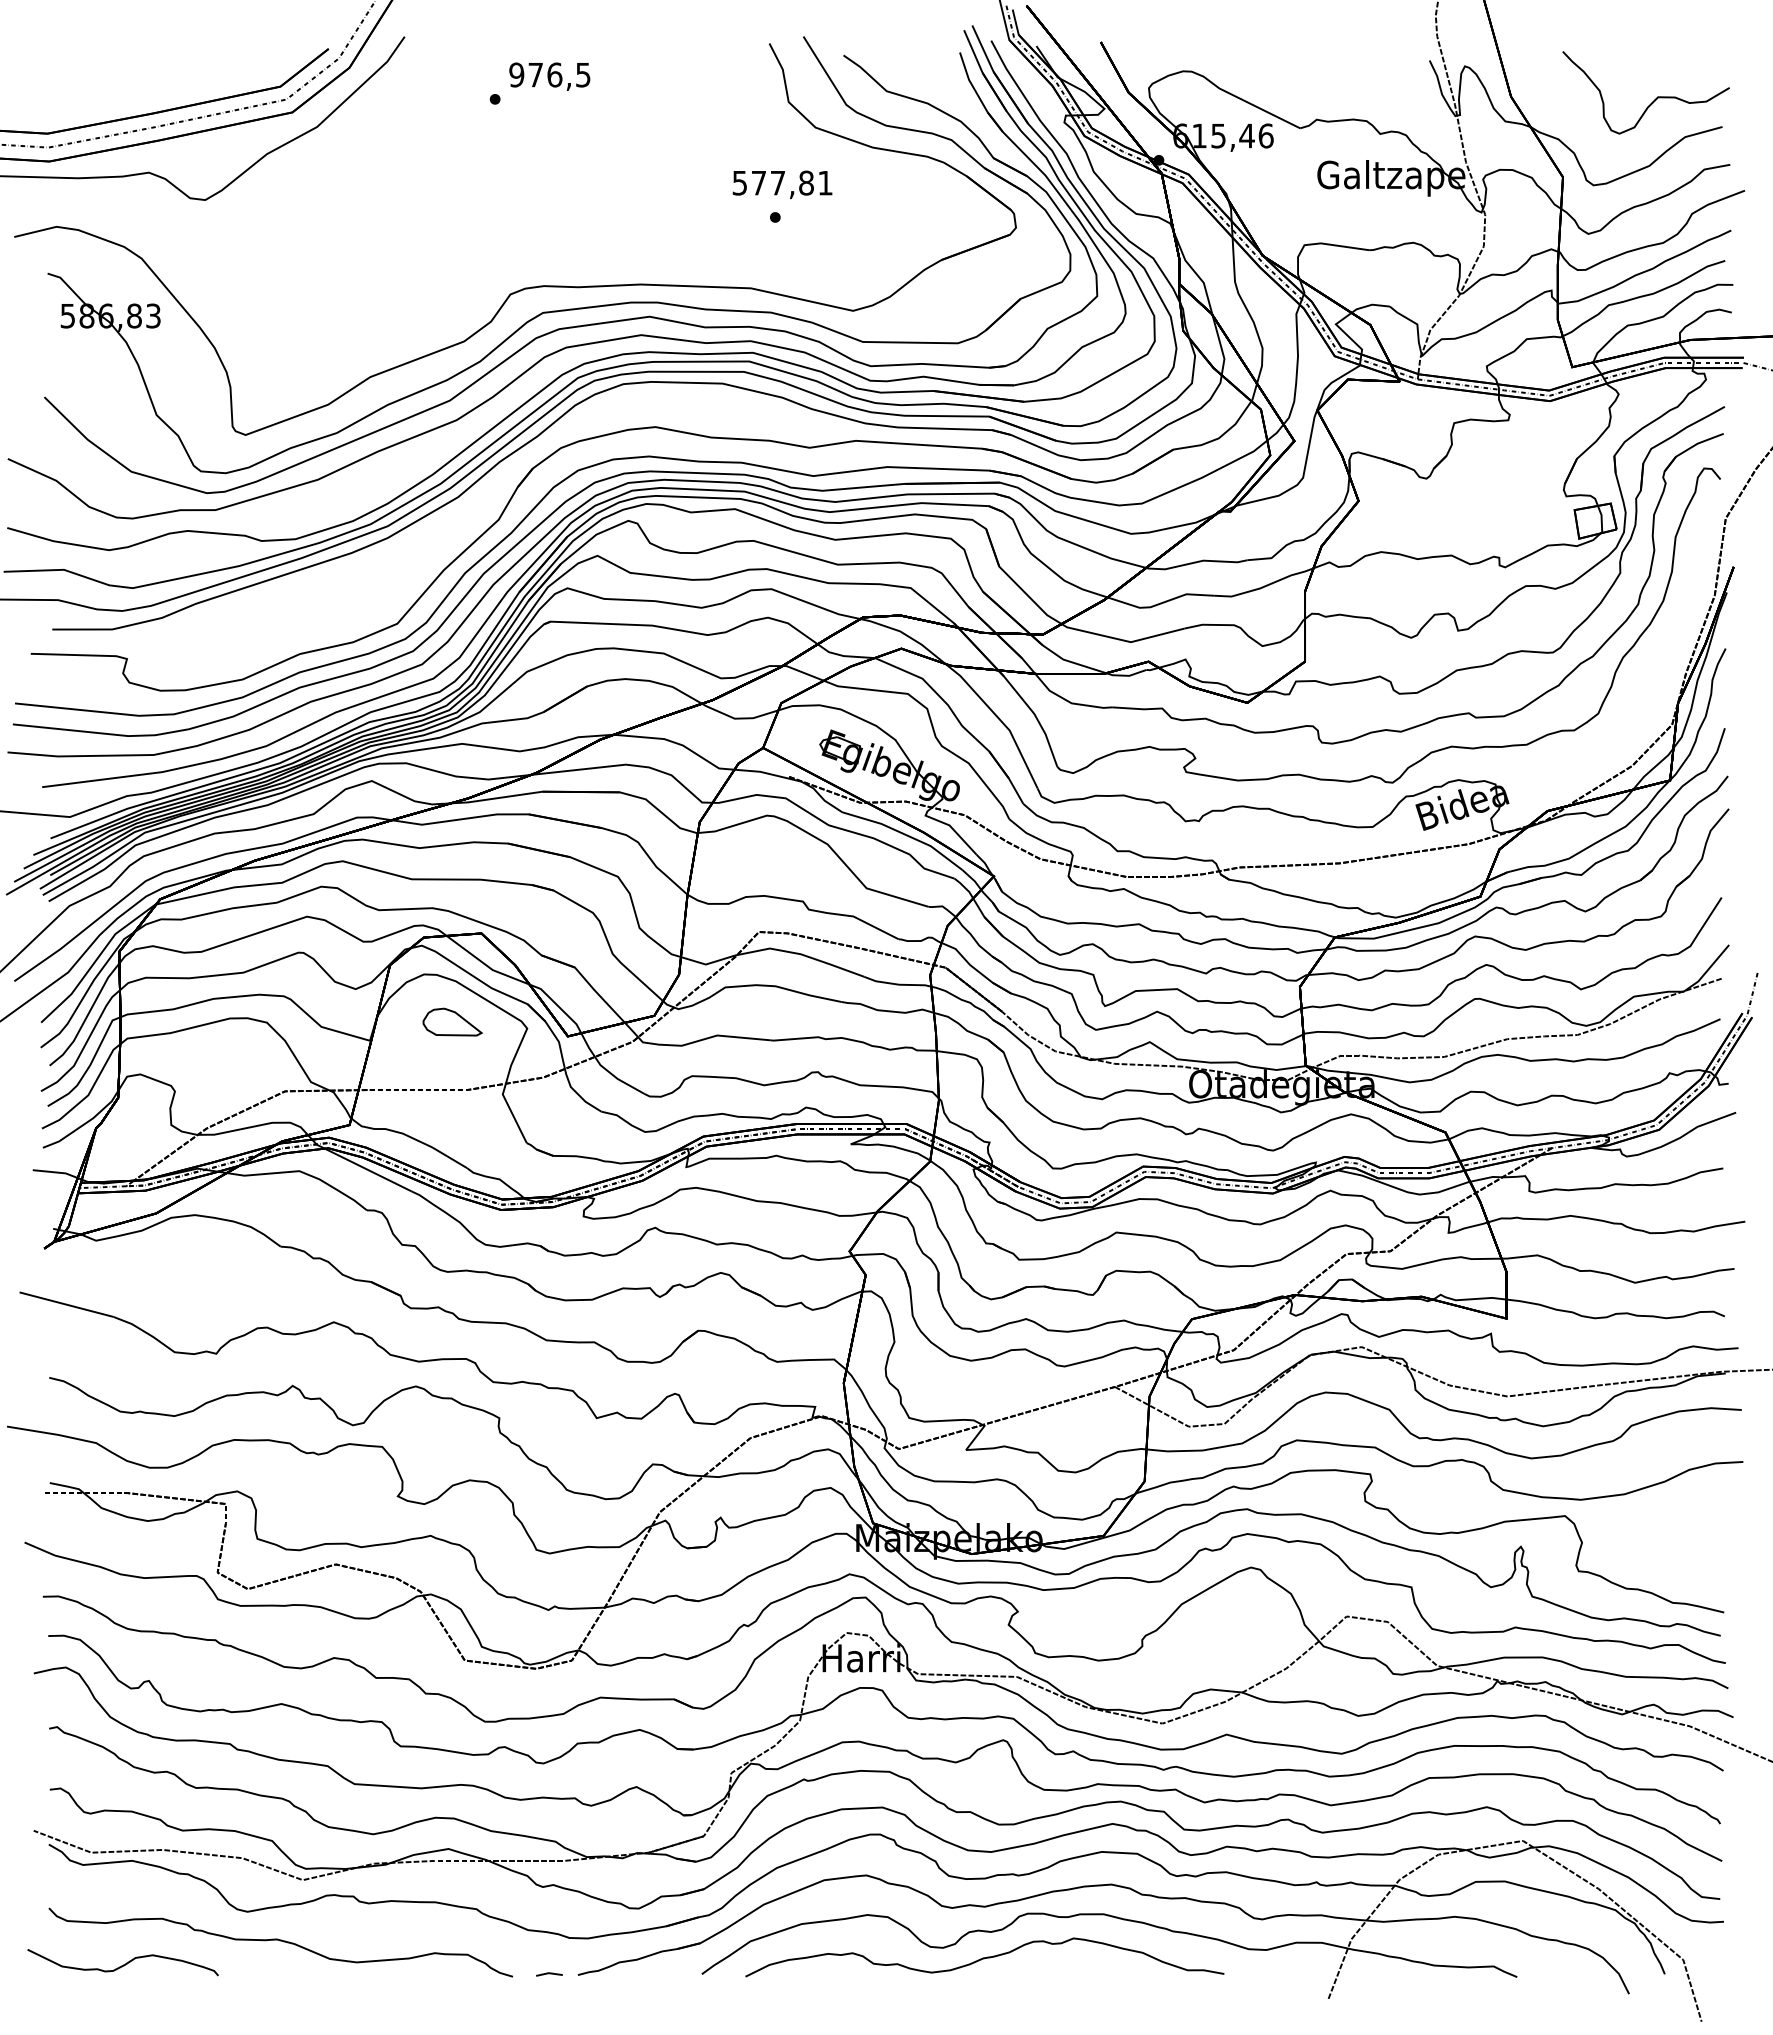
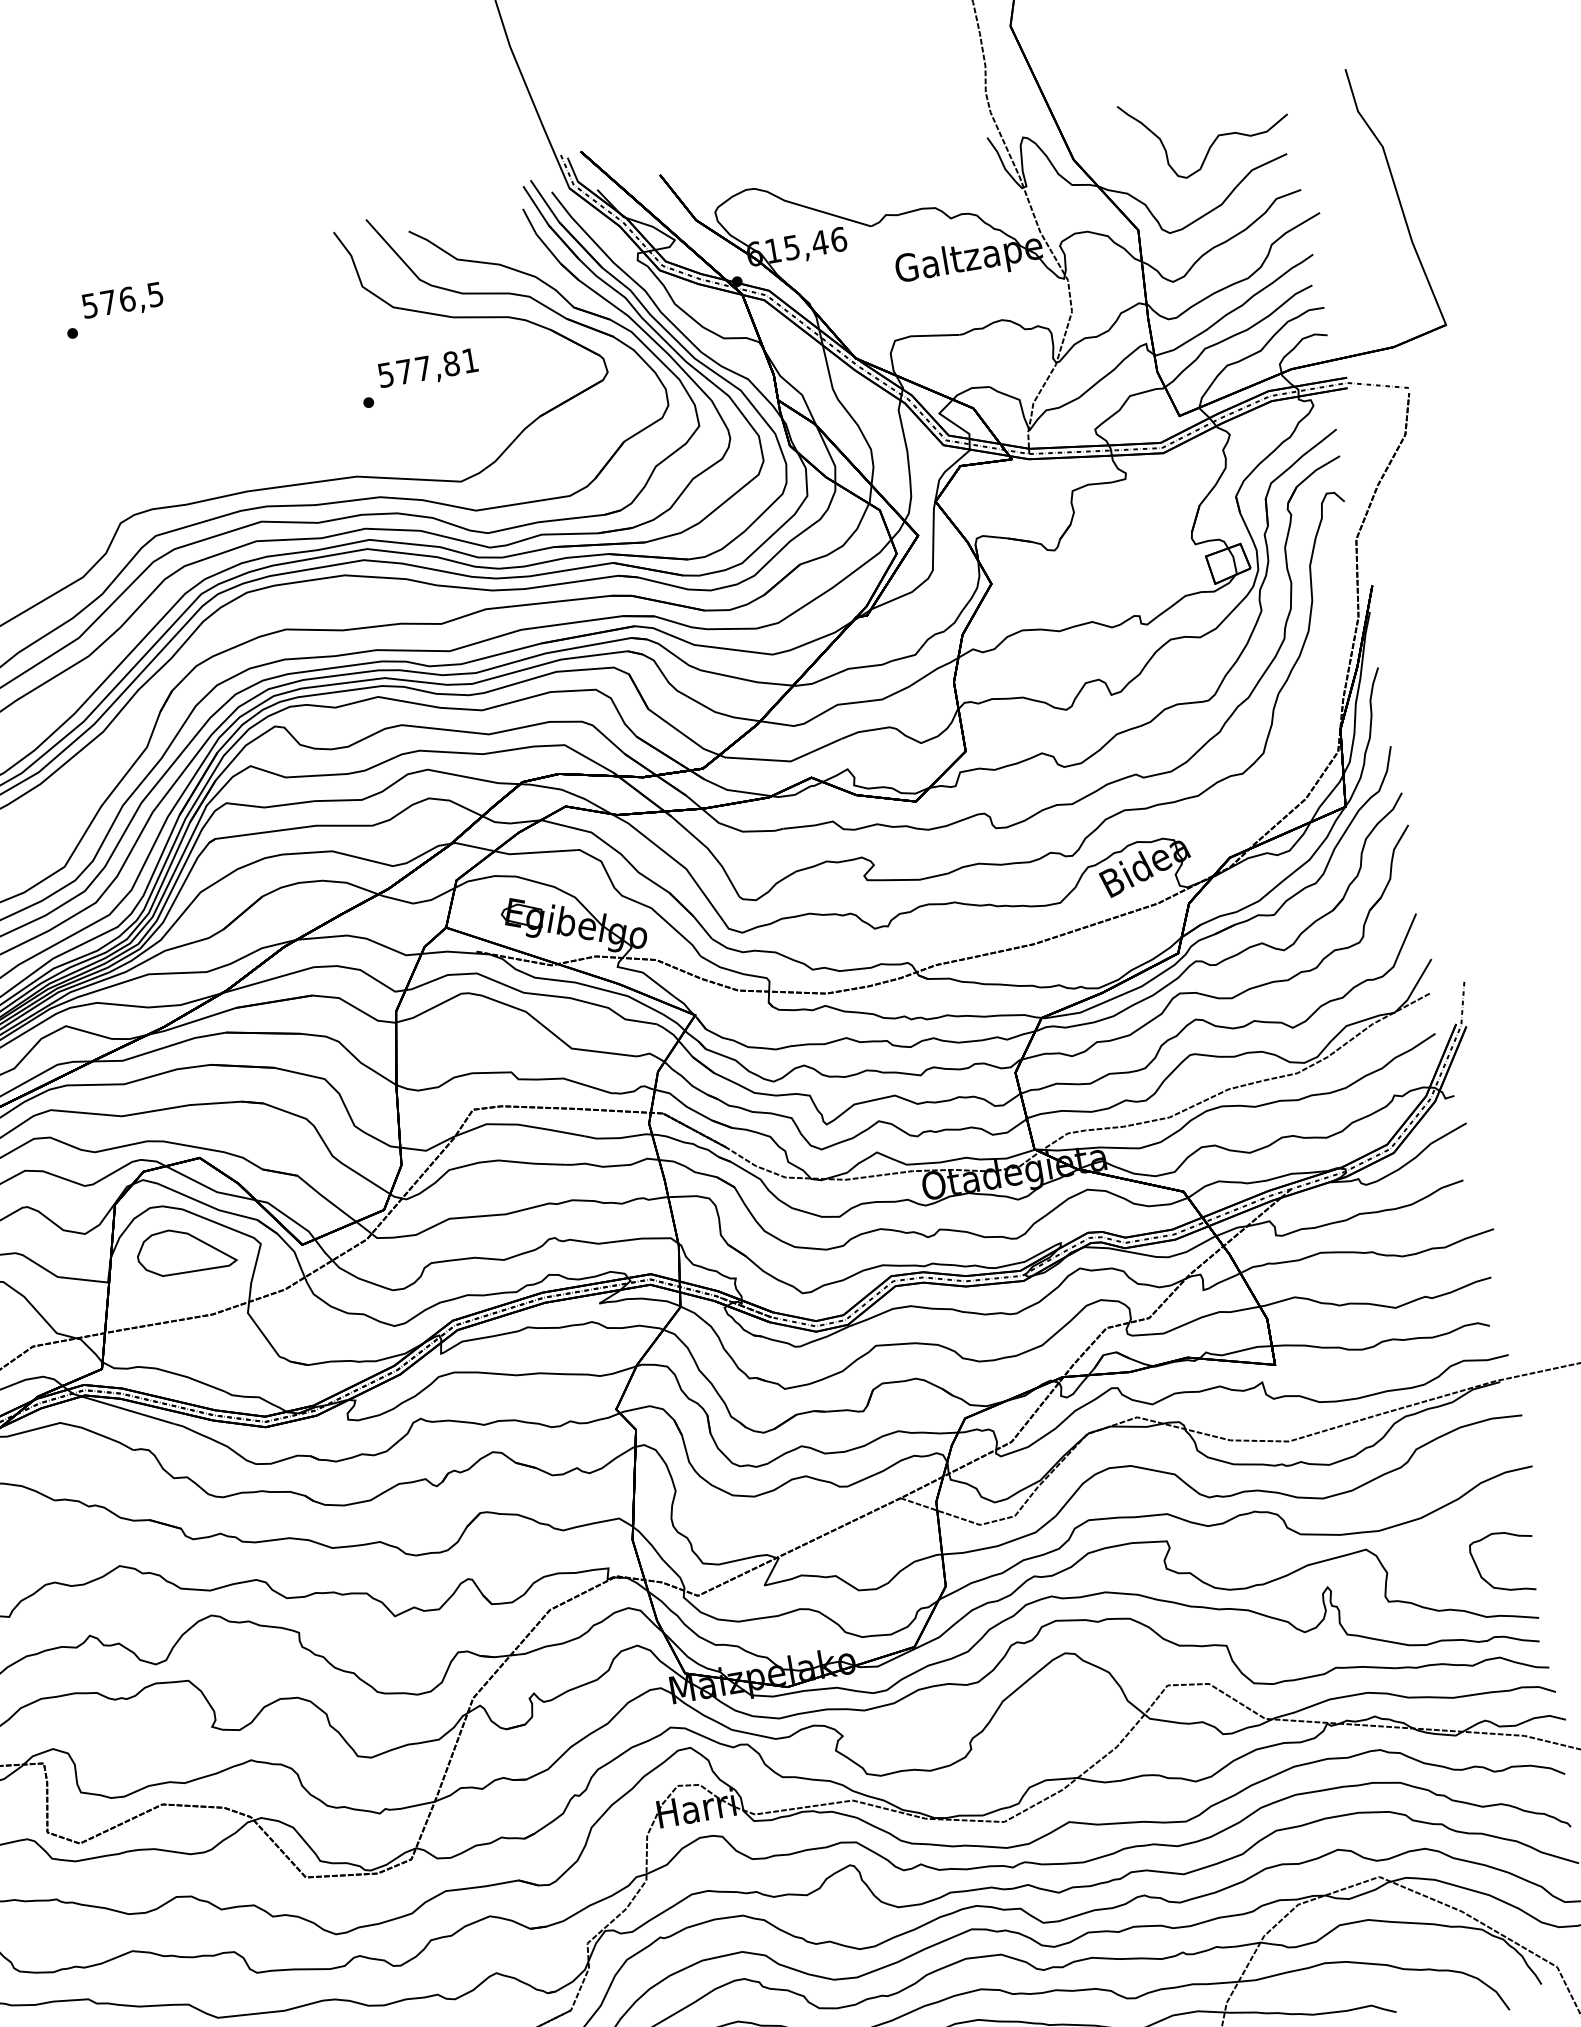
text: (516, 74) -> (89, 305), 976,5 -> 576,5
text: (782, 184) -> (428, 369), moved
part: (452, 1021) -> (186, 1249), size x1.67
curve: (1681, 1569) -> (1489, 1582), added

